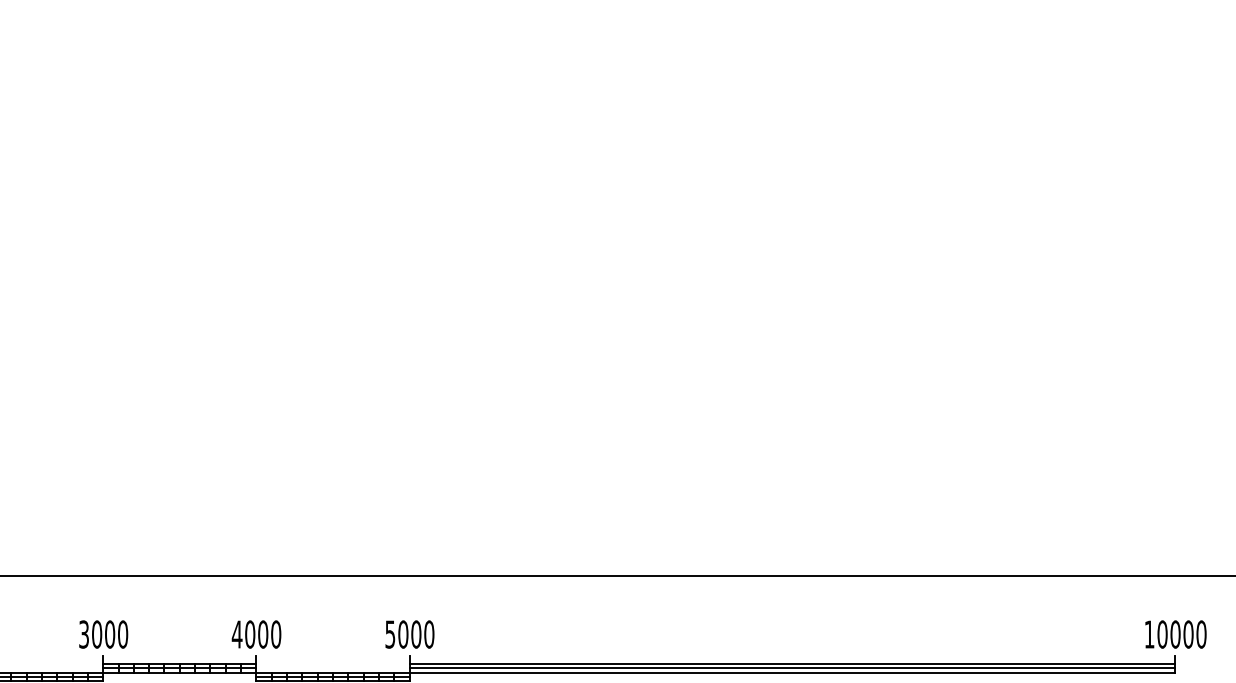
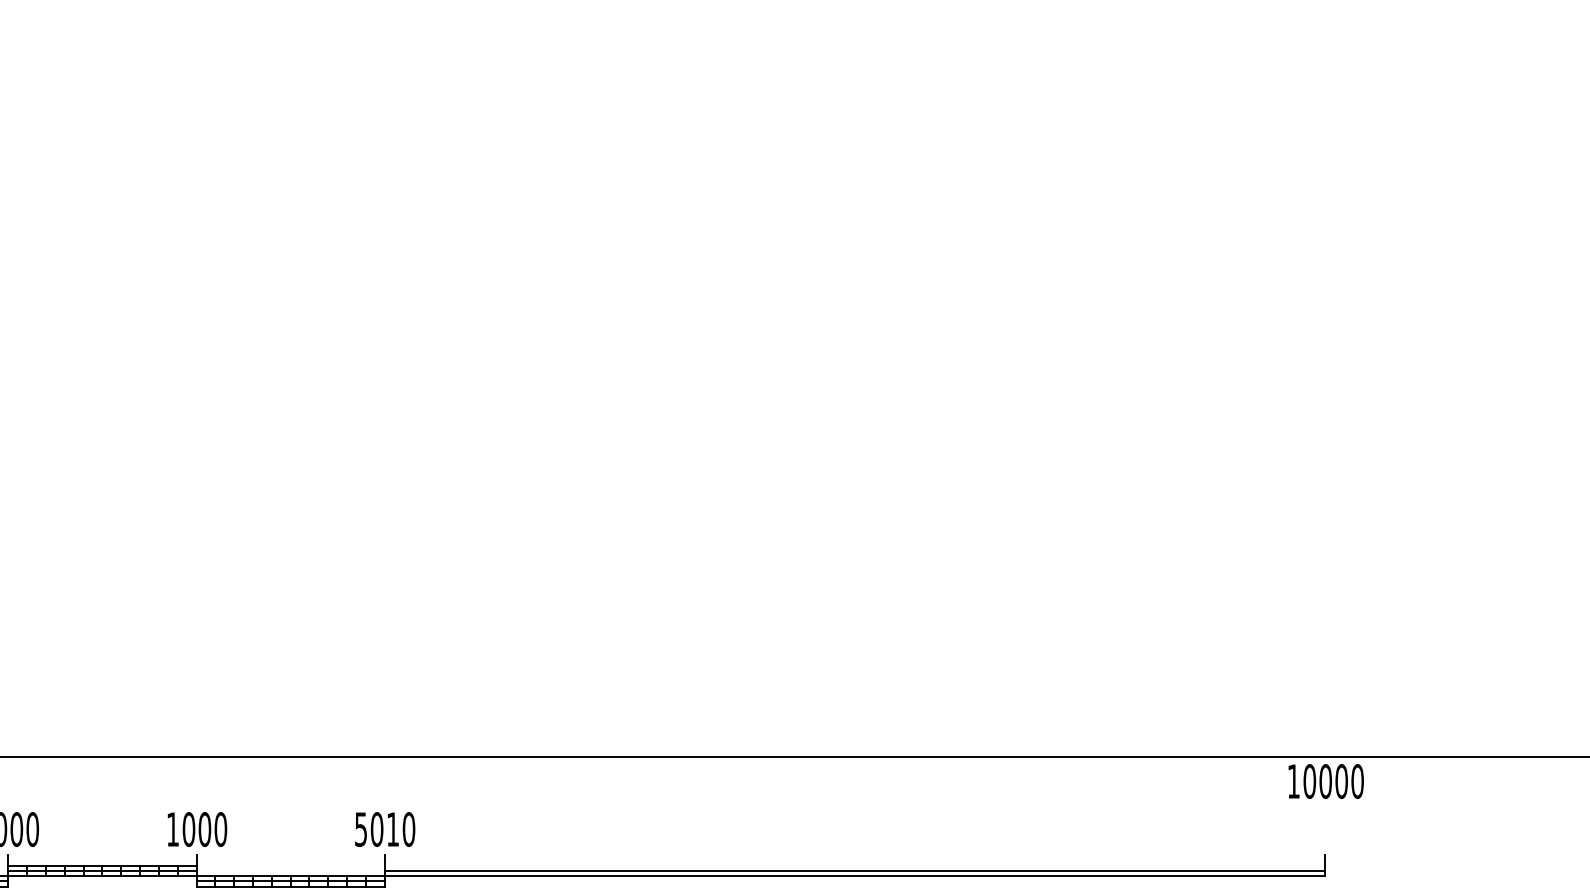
text: (236, 634) -> (172, 829), 4000 -> 1000
text: (415, 634) -> (392, 829), 5000 -> 5010
text: (1175, 634) -> (1325, 781), moved
line: (791, 663) -> (854, 865), removed

